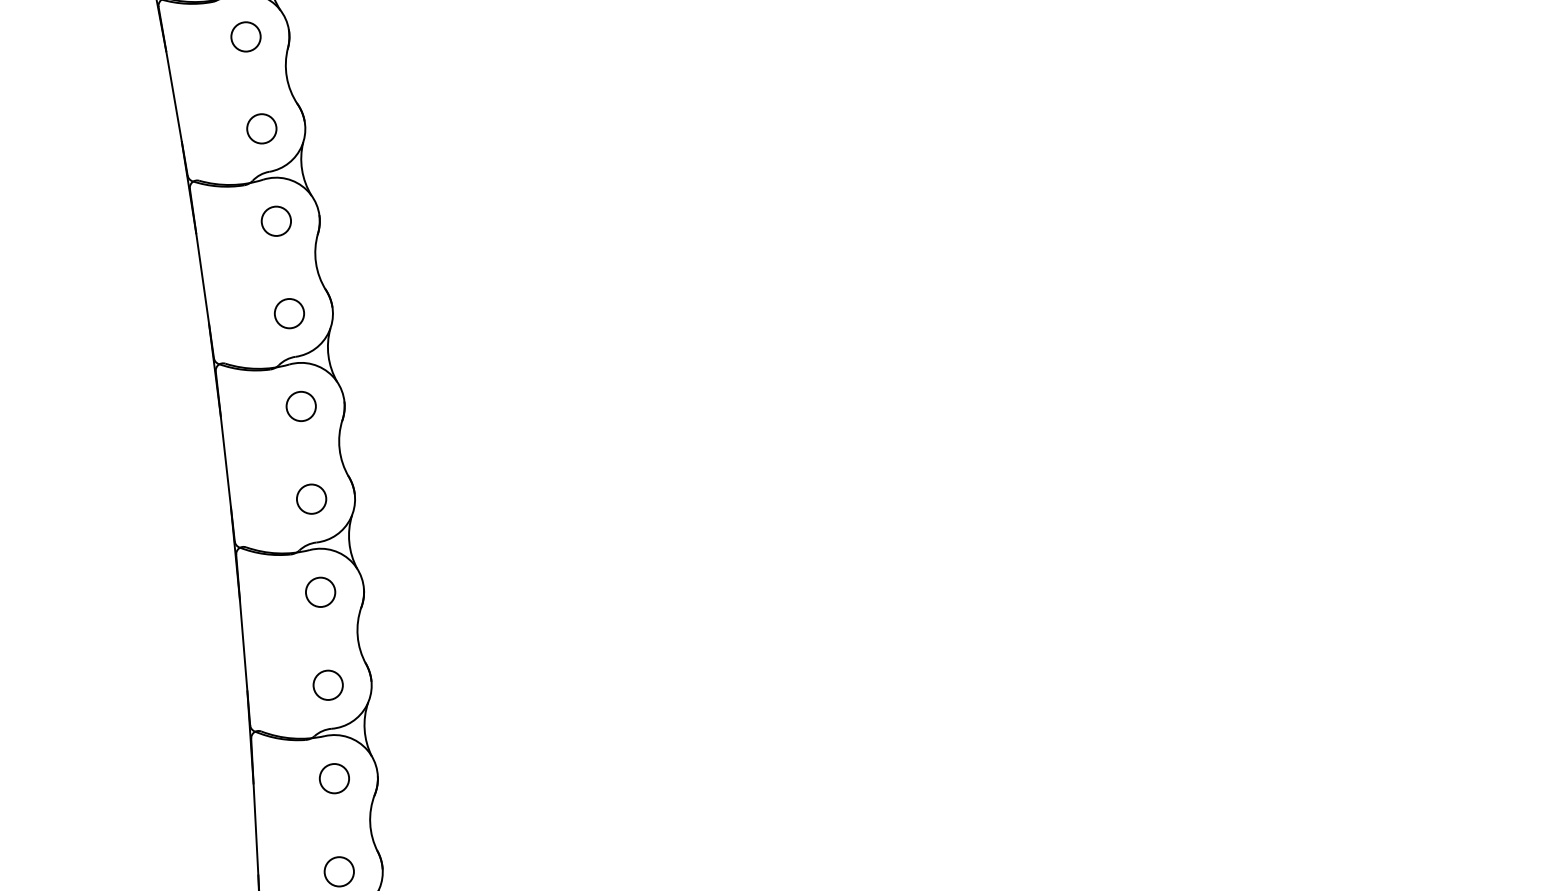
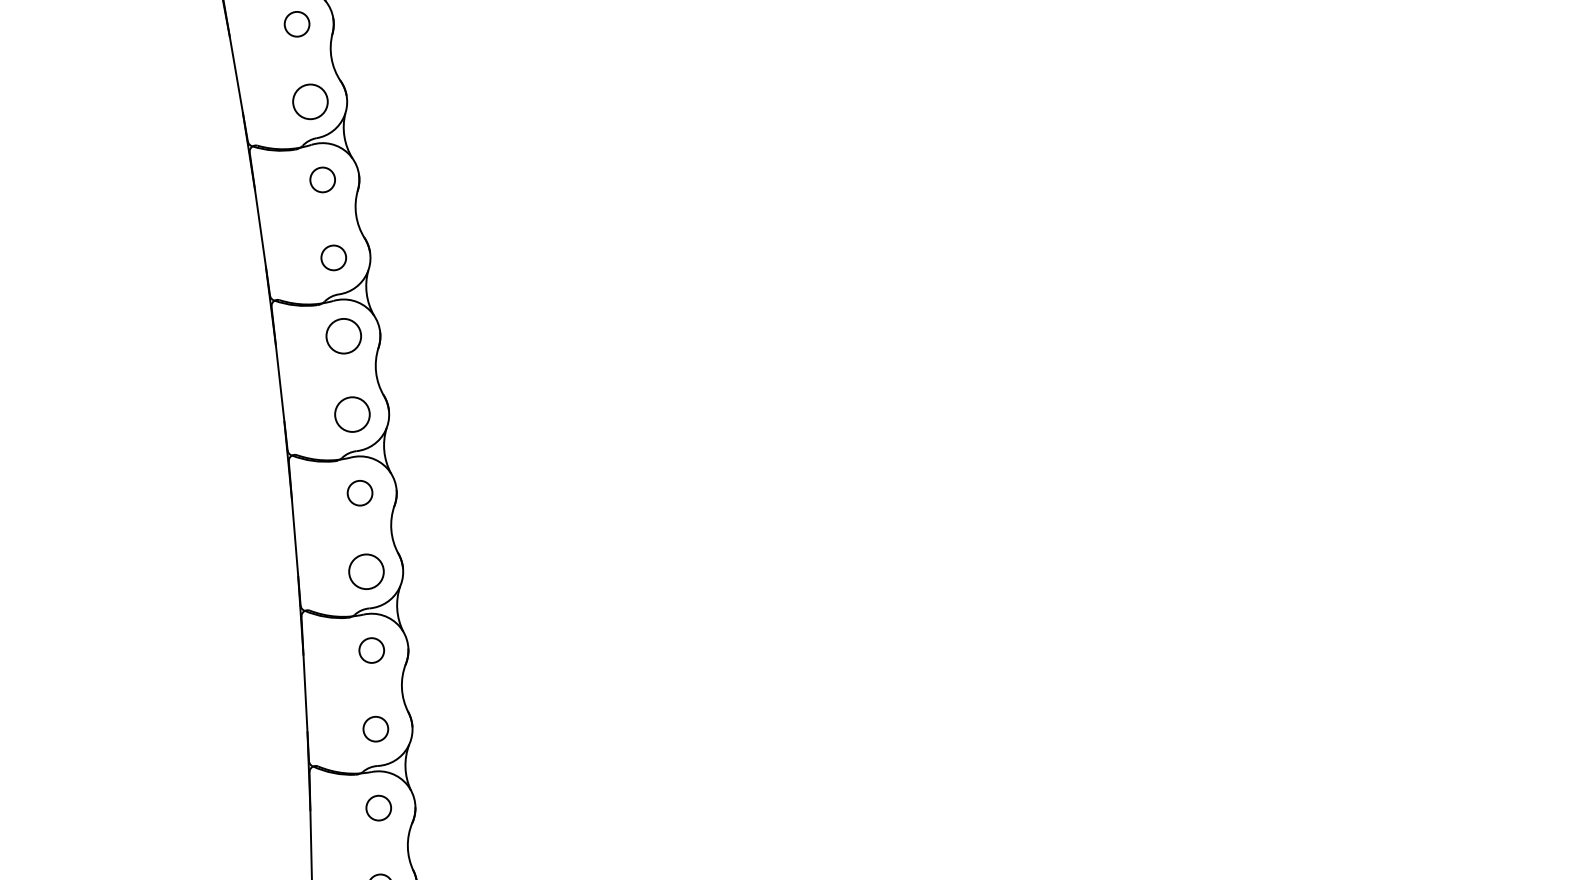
circle: (261, 128) -> (310, 101), size x1.4
circle: (300, 406) -> (343, 336), size x1.4
circle: (311, 499) -> (352, 414), size x1.4
circle: (328, 685) -> (366, 571), size x1.4

